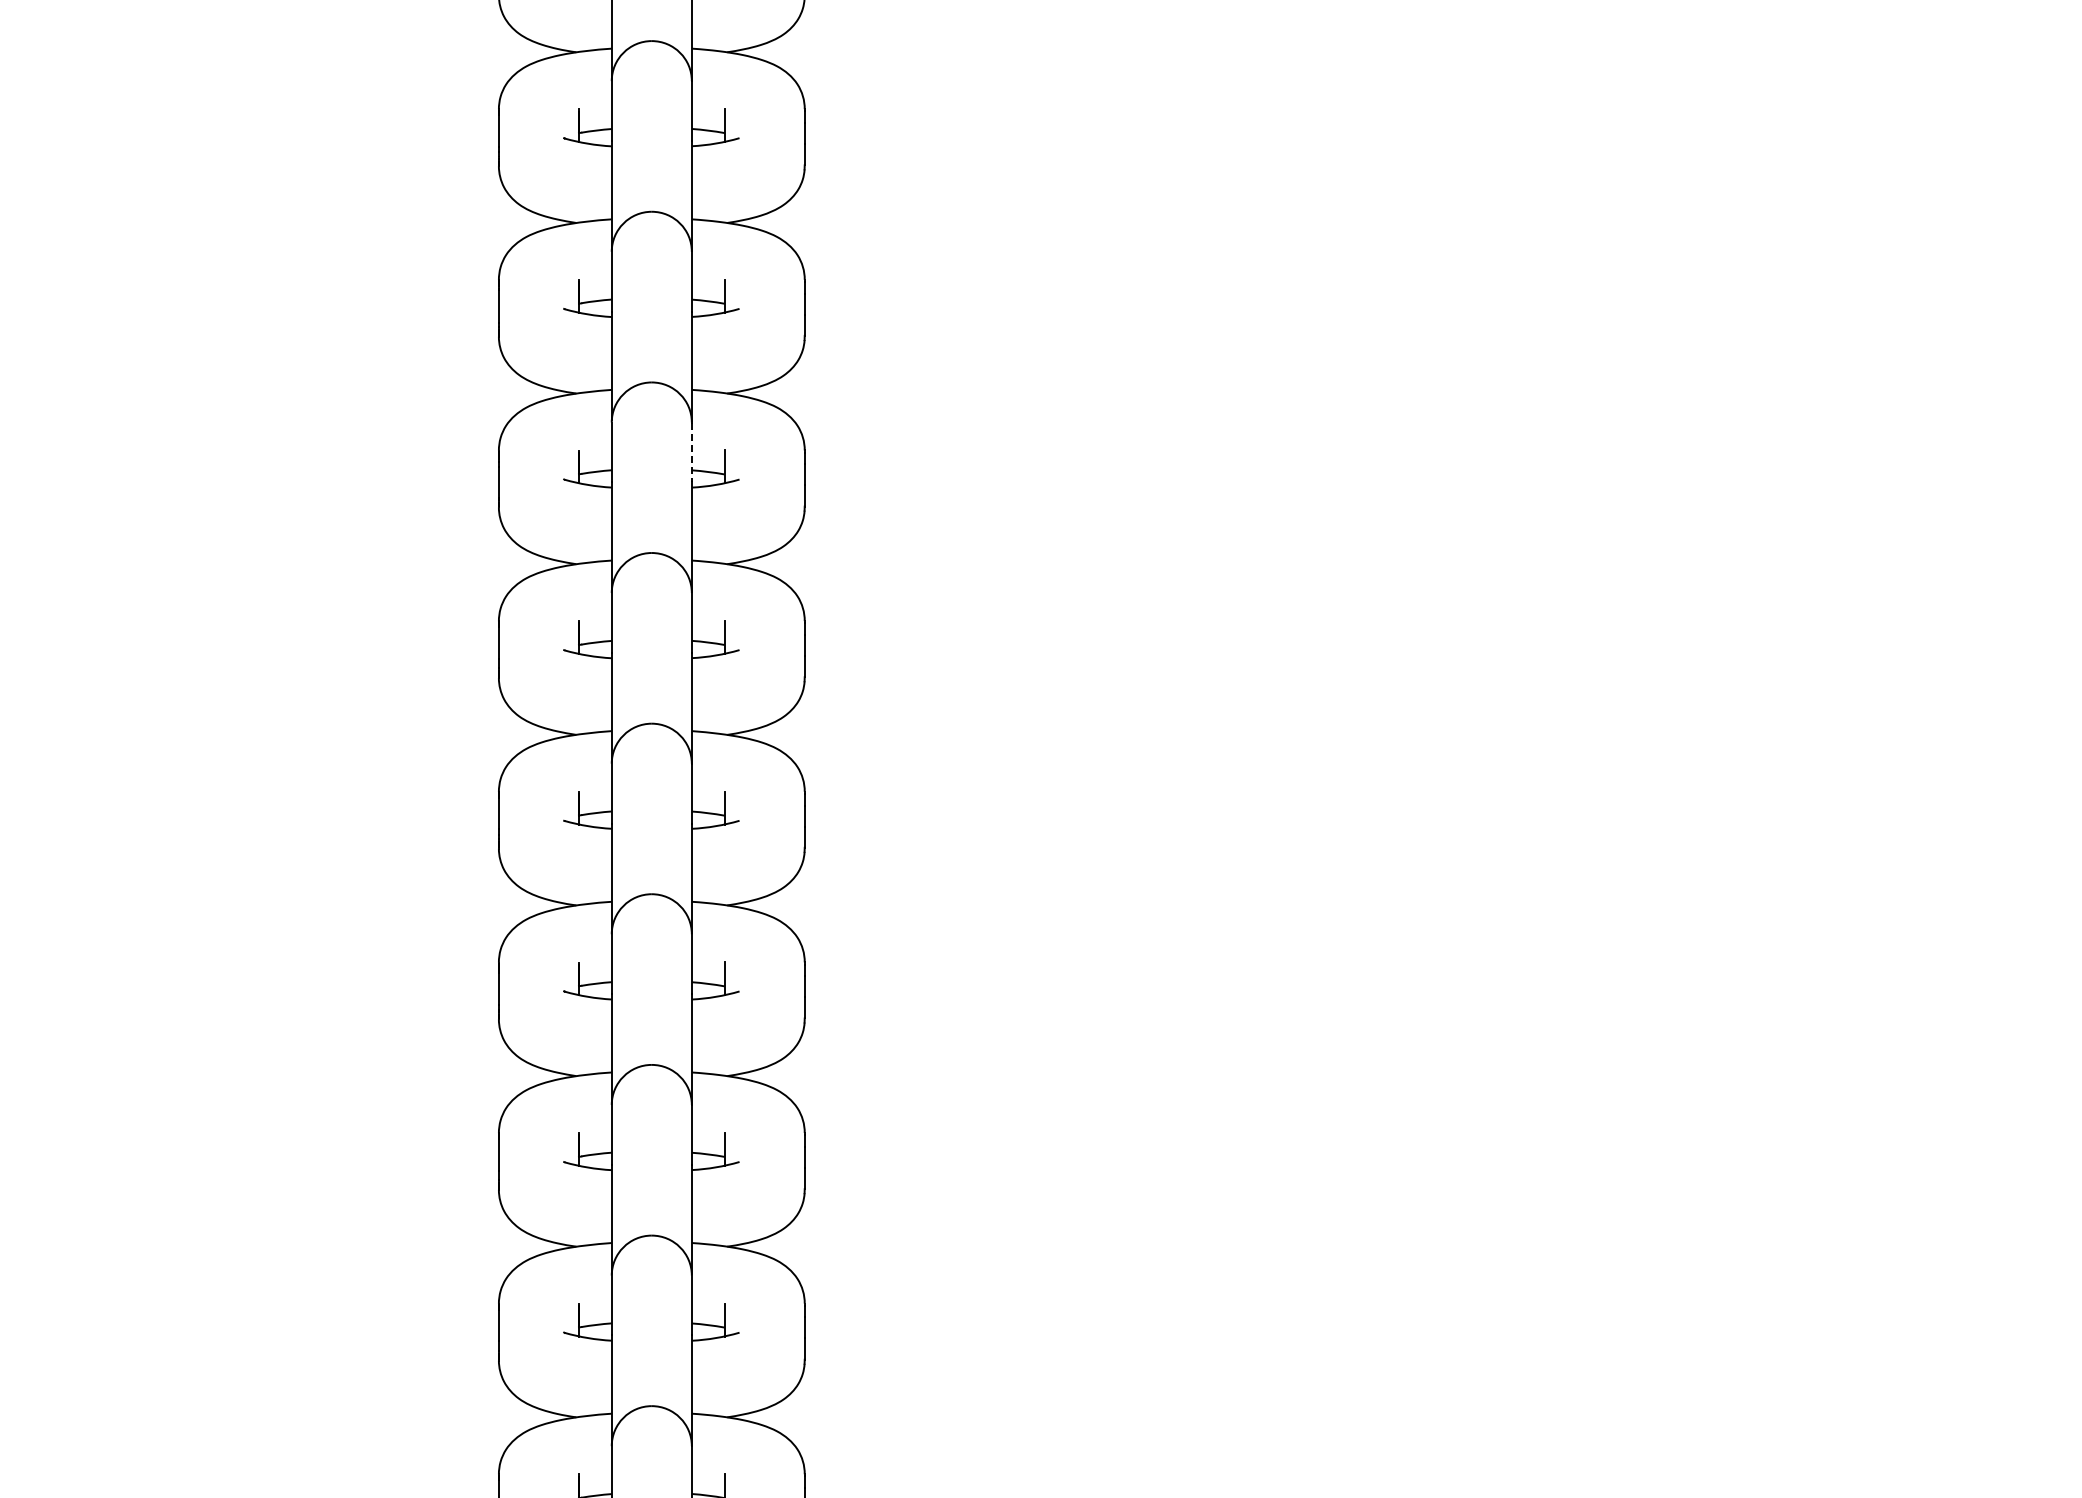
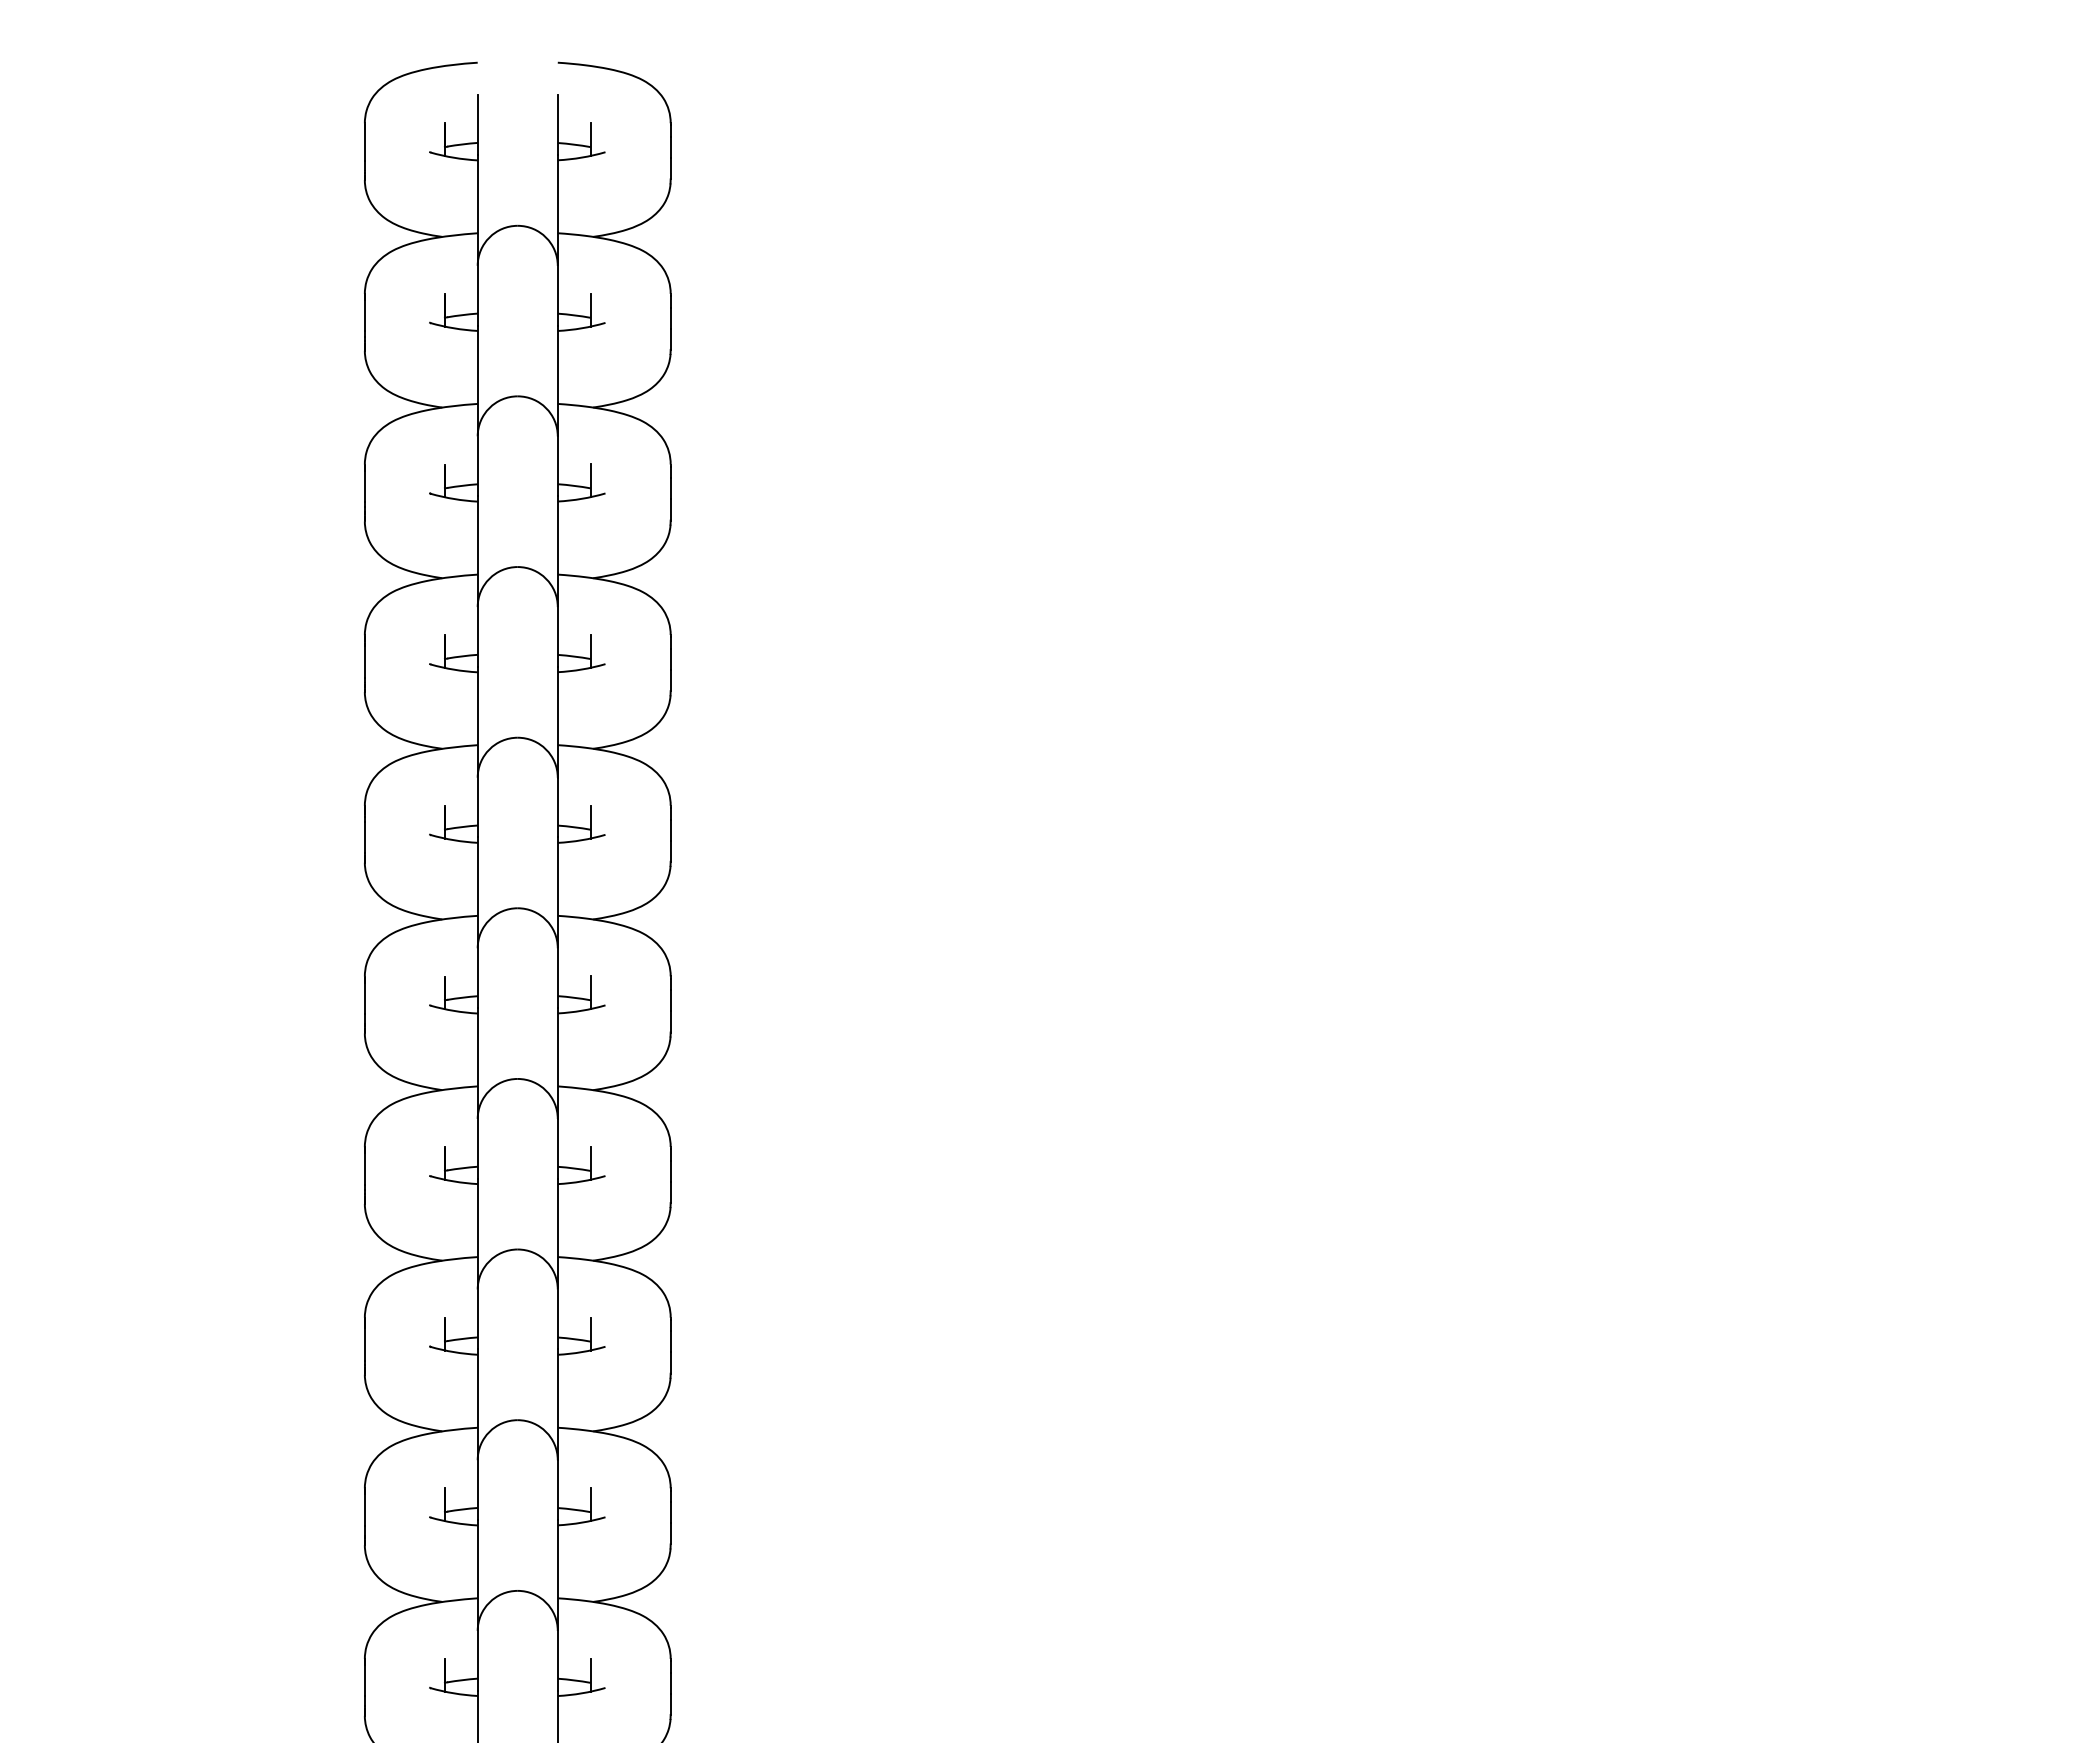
line: (691, 452) -> (557, 807), dashed -> solid

